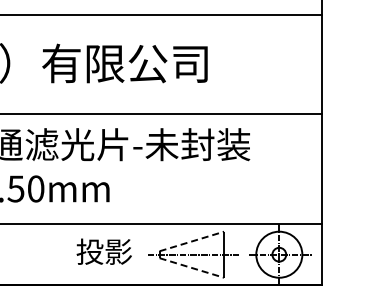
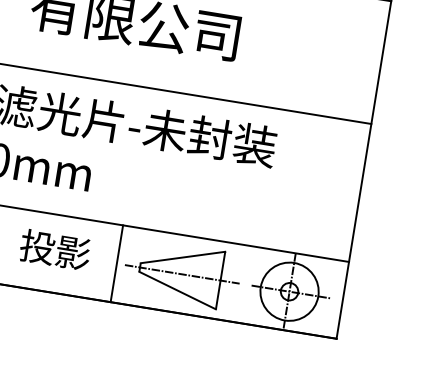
line: (191, 241) -> (182, 257), dashed -> solid
text: (103, 251) -> (54, 249), moved
line: (141, 254) -> (117, 263), added
line: (191, 267) -> (177, 289), dashed -> solid

